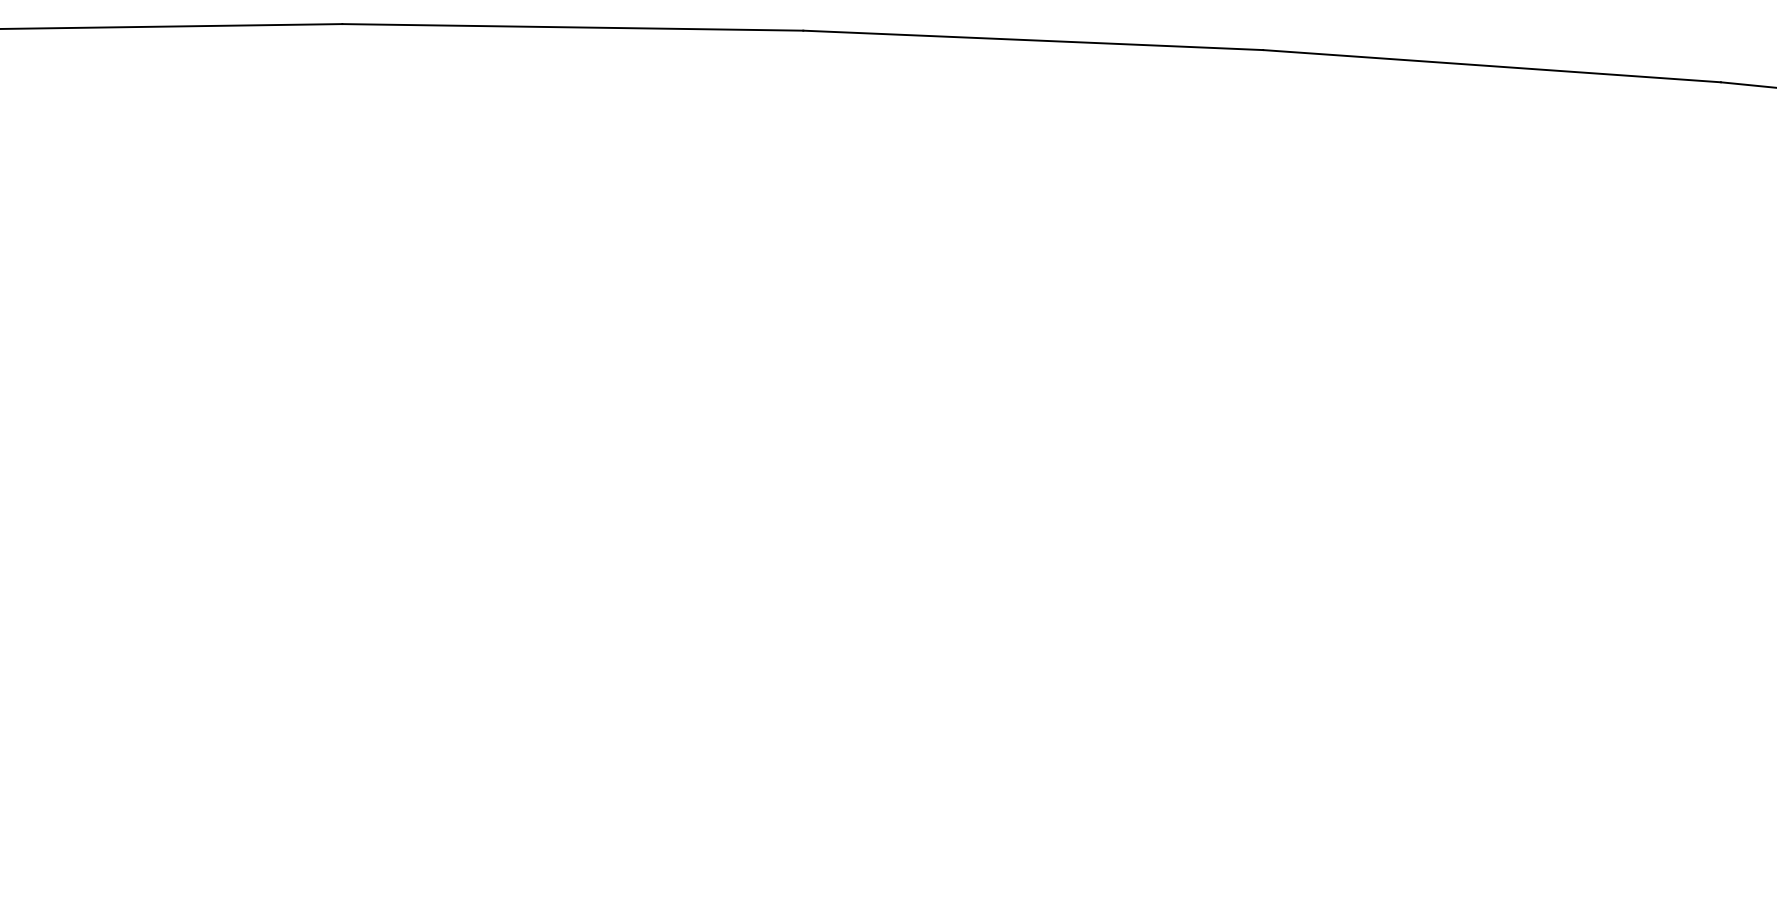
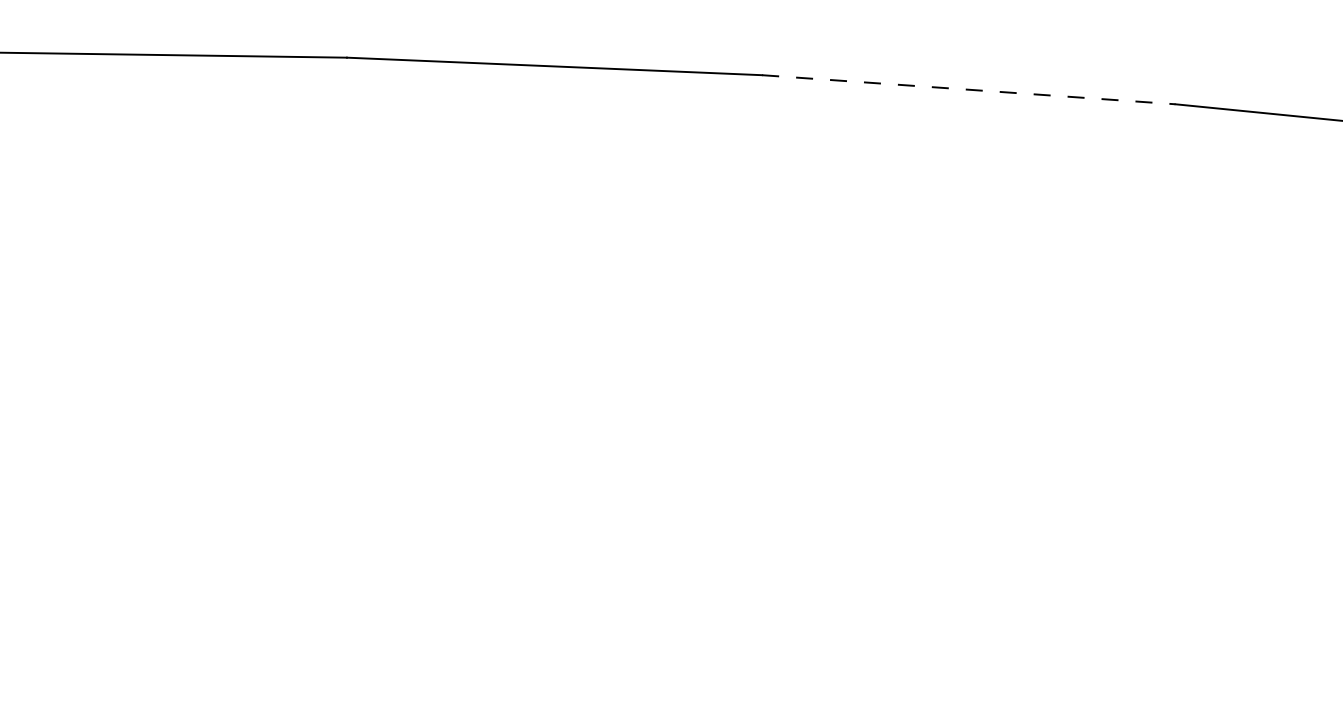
line: (1492, 66) -> (969, 90), solid -> dashed

